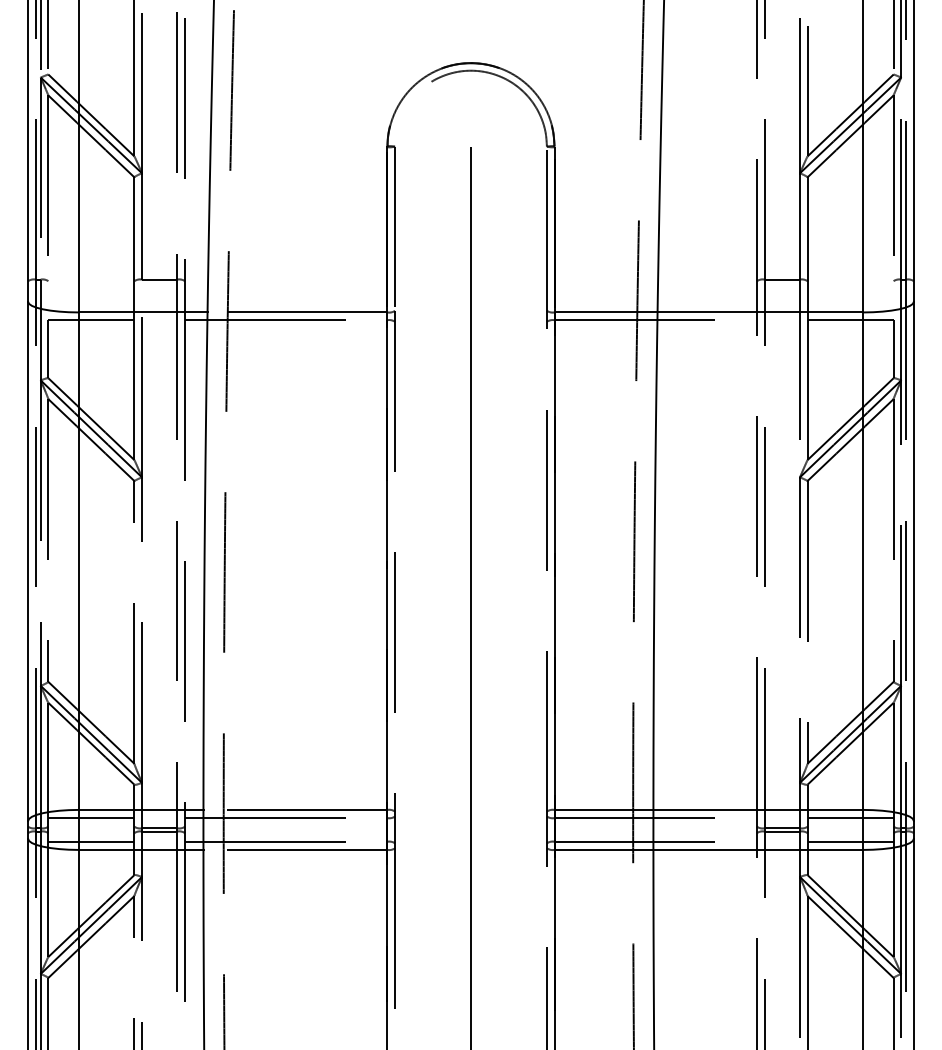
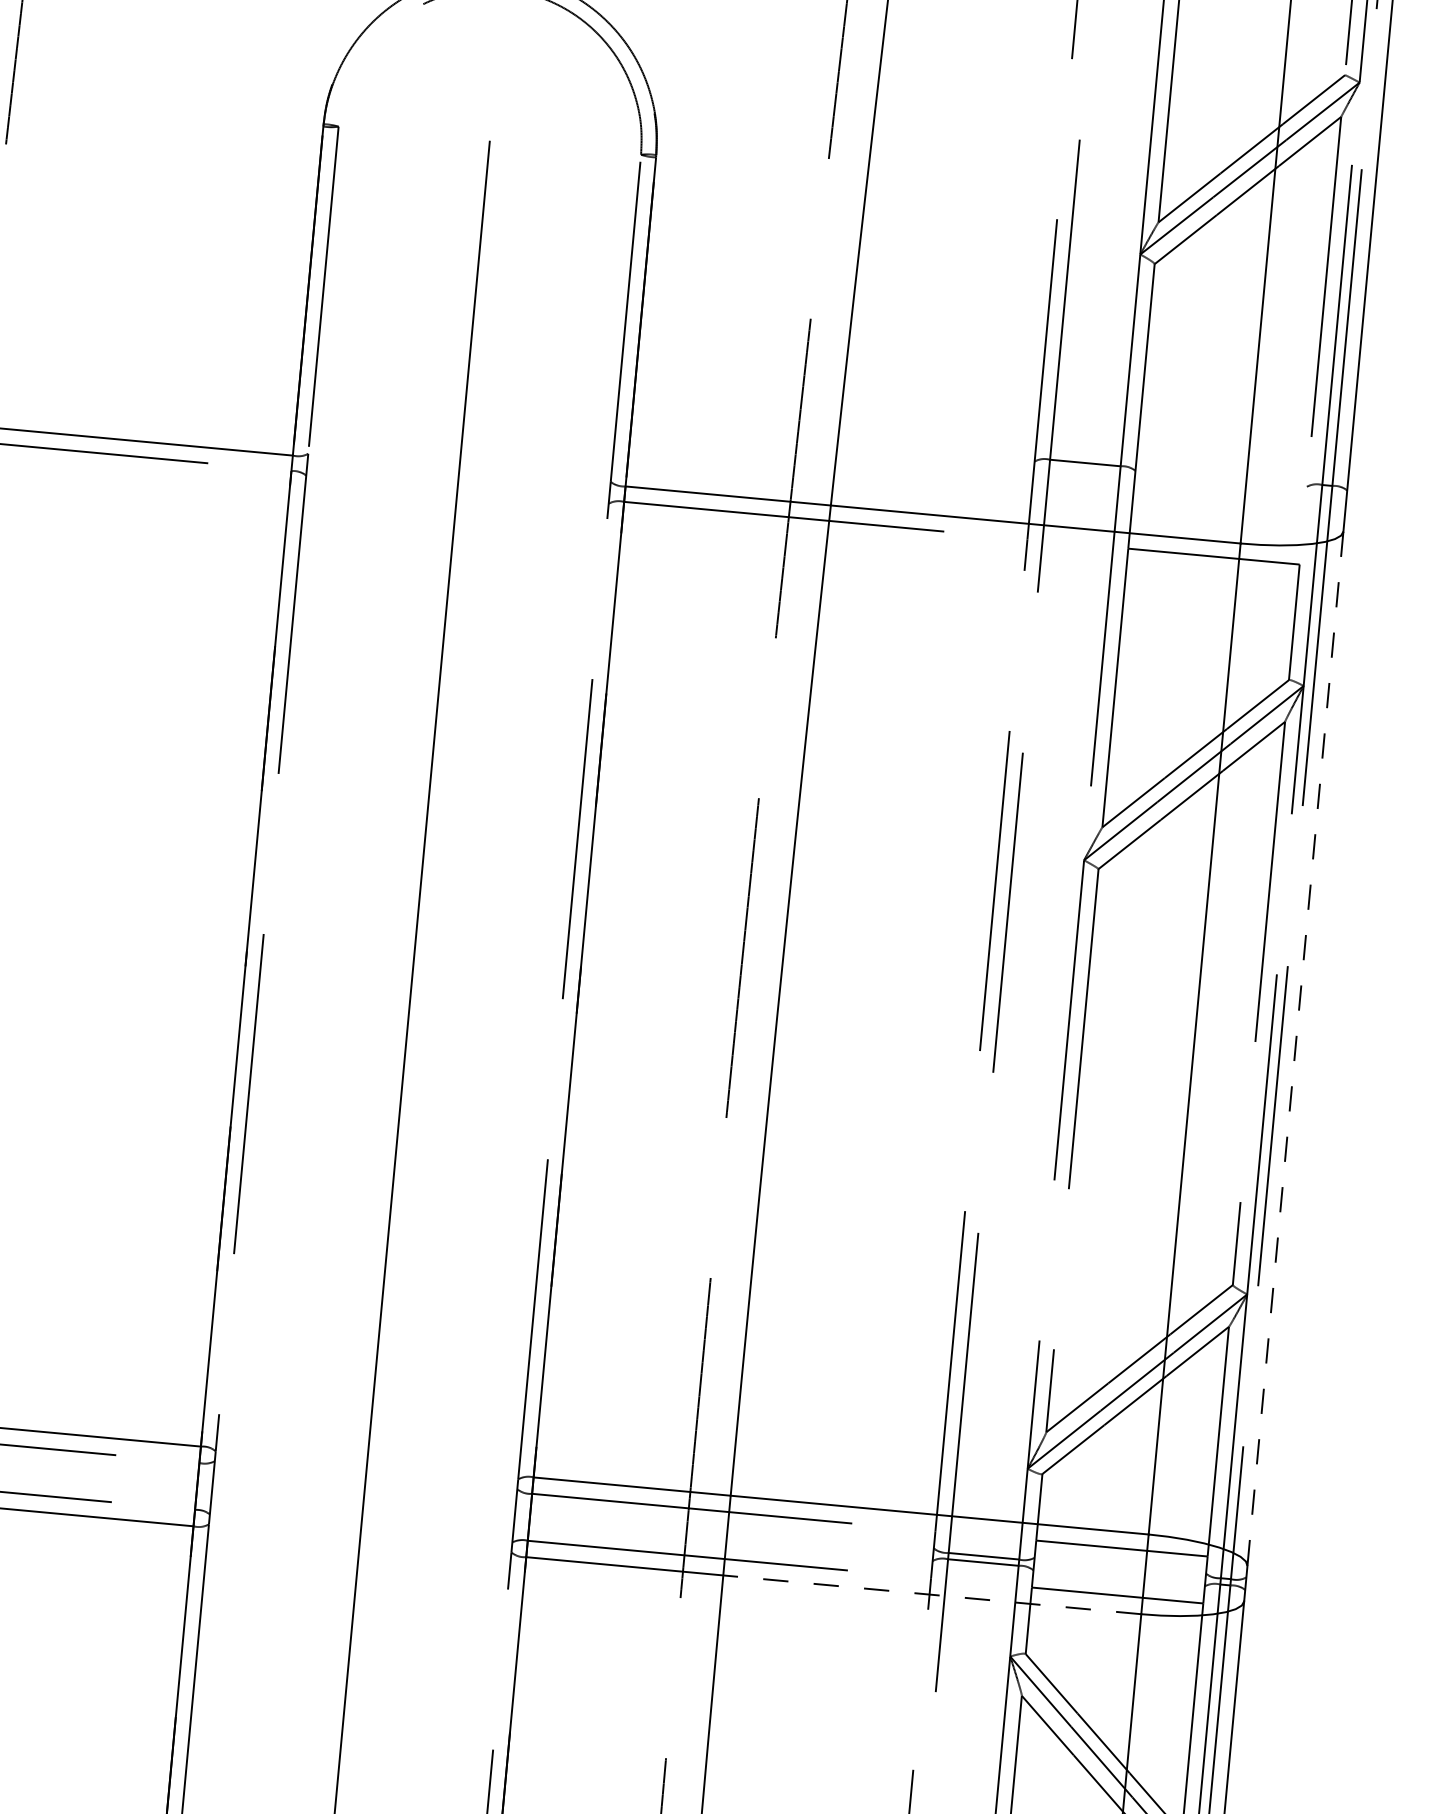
line: (913, 561) -> (1294, 1048), solid -> dashed
line: (758, 849) -> (932, 1593), solid -> dashed

